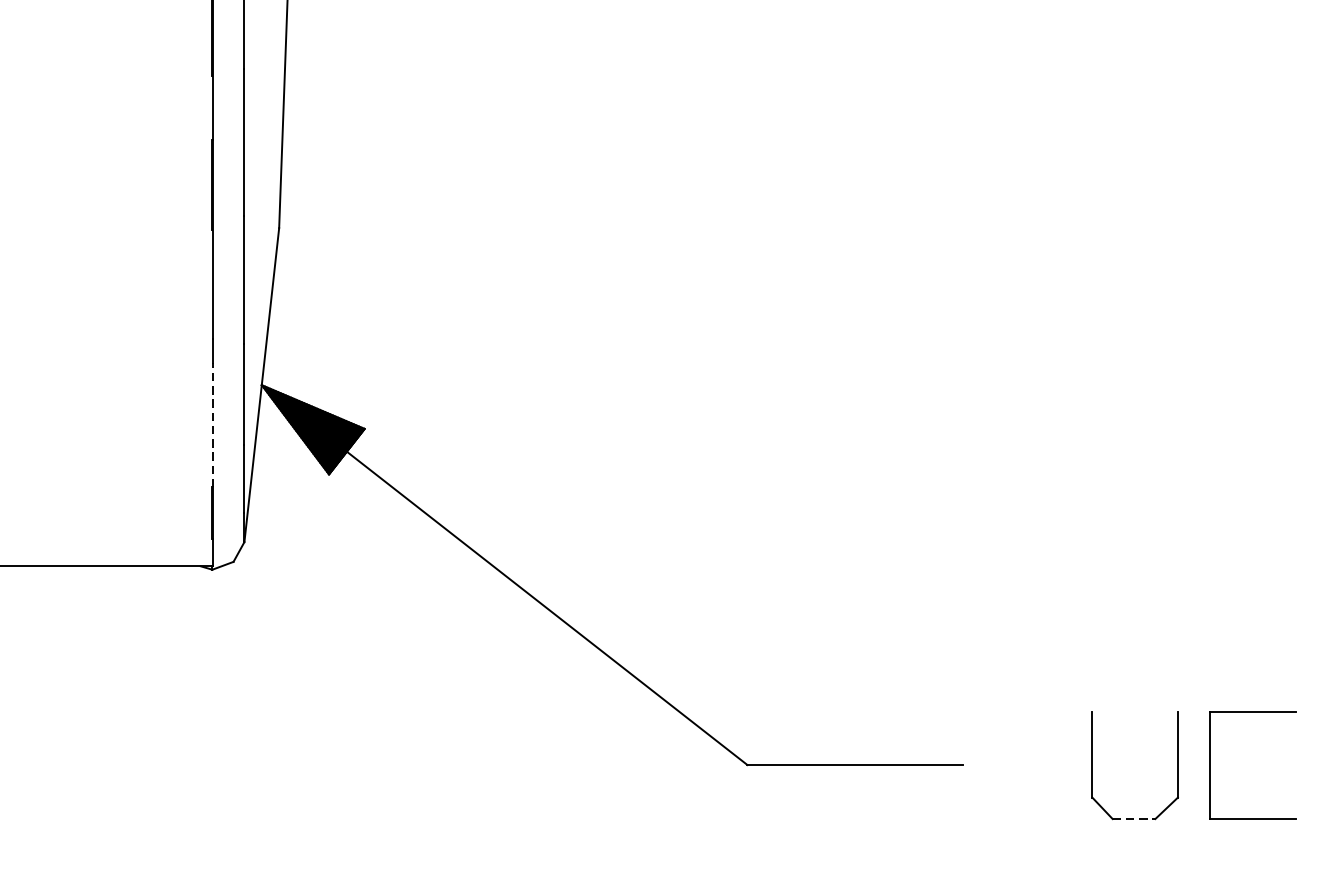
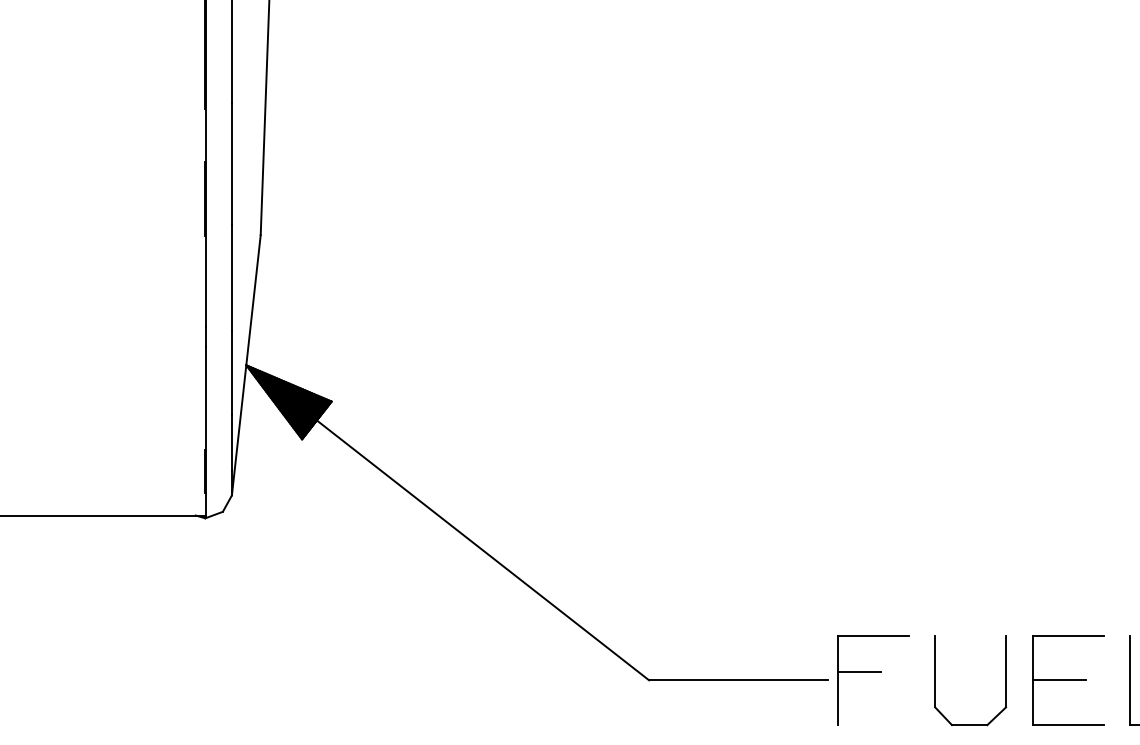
line: (212, 425) -> (205, 398), dashed -> solid
part: (1018, 755) -> (873, 672), added
line: (1241, 765) -> (1058, 680), added
line: (1133, 819) -> (969, 725), dashed -> solid

